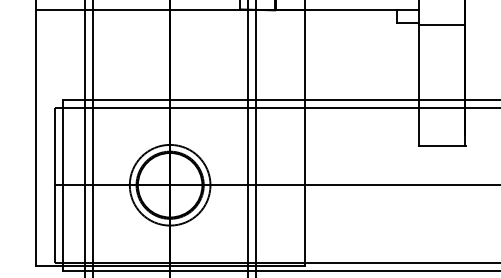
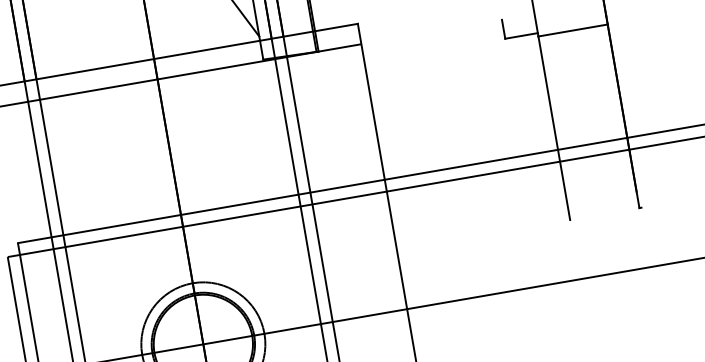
line: (347, 10) -> (426, 33), removed
line: (441, 146) -> (604, 214), removed

